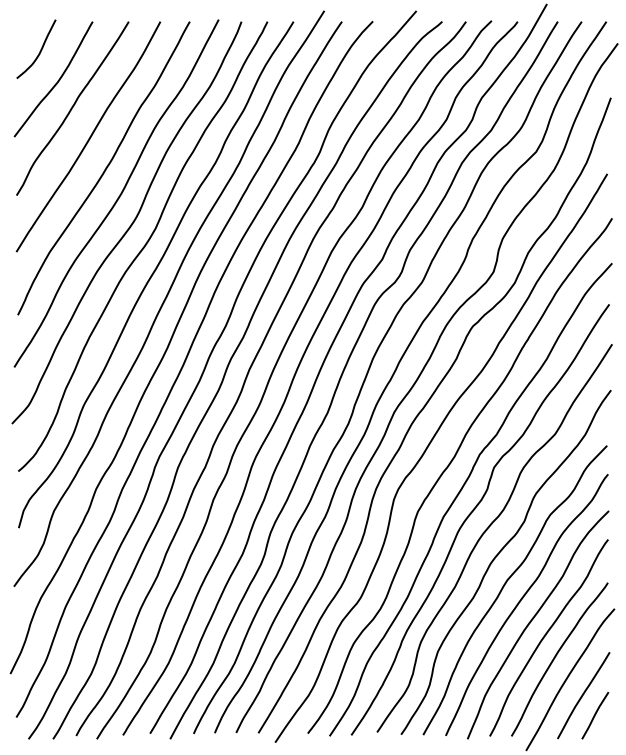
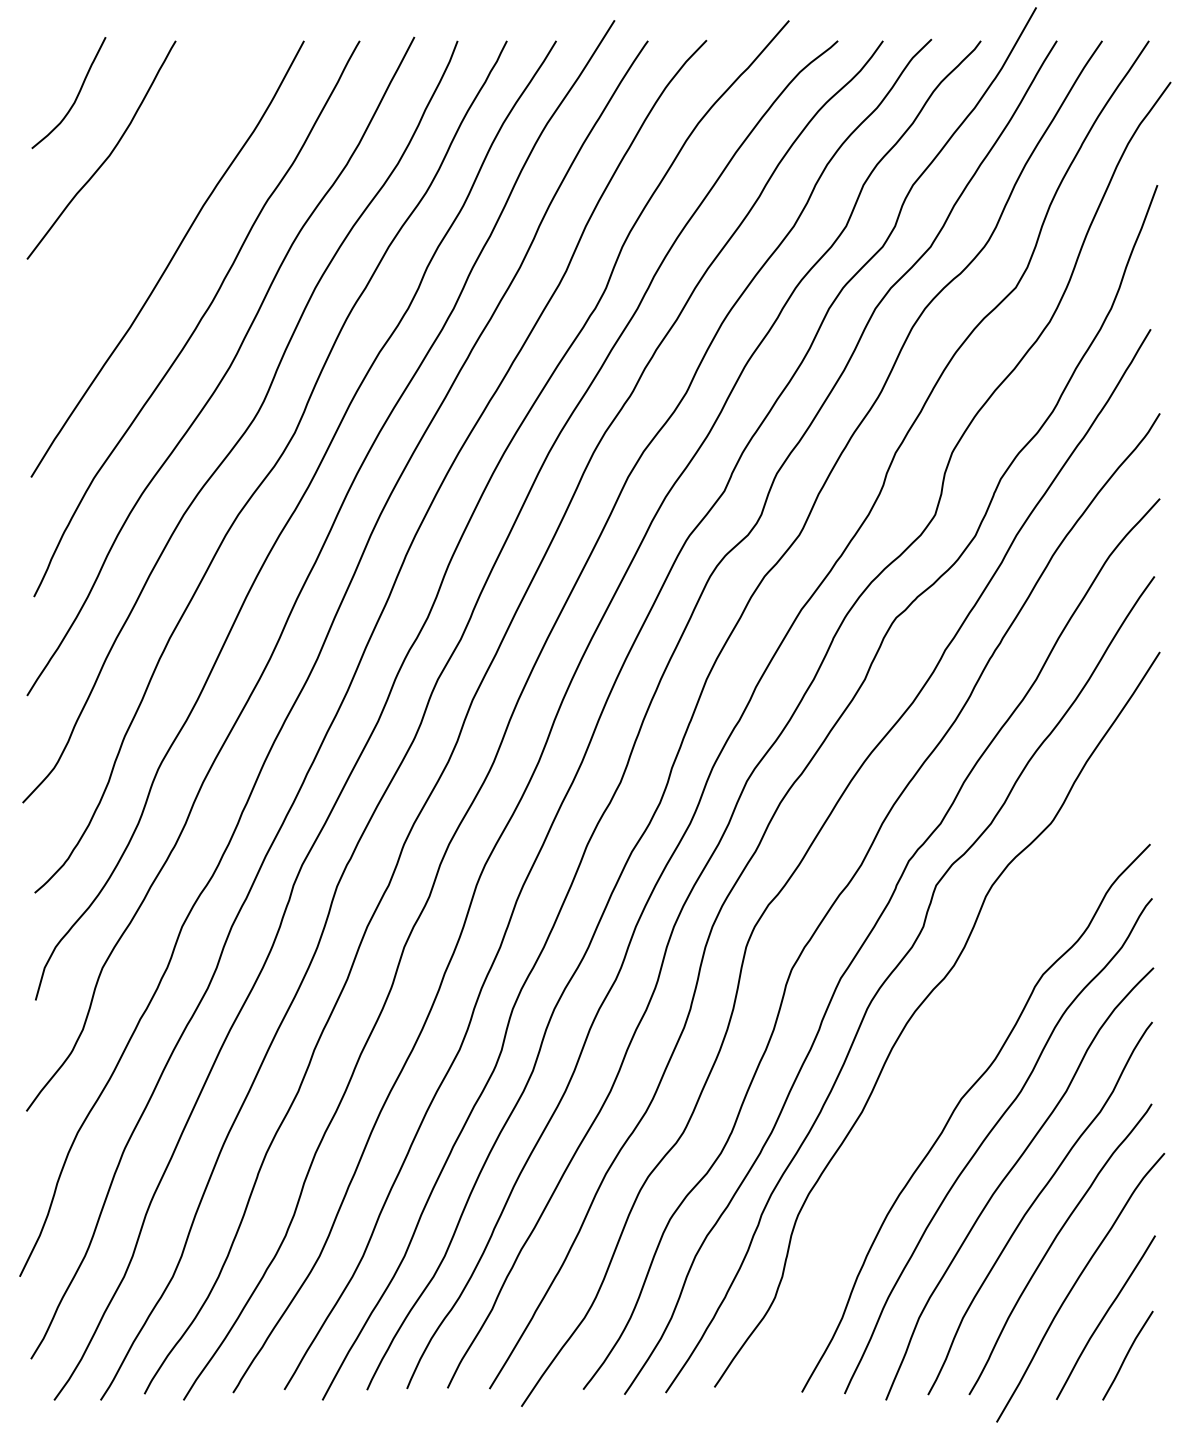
curve: (72, 108) -> (137, 205), removed
curve: (499, 554) -> (946, 1050), removed

